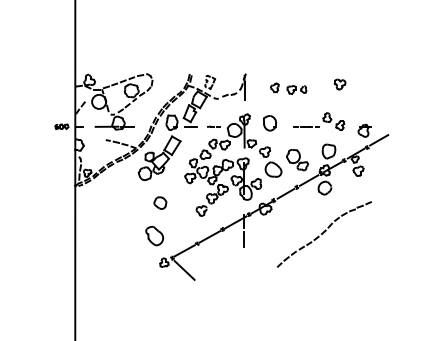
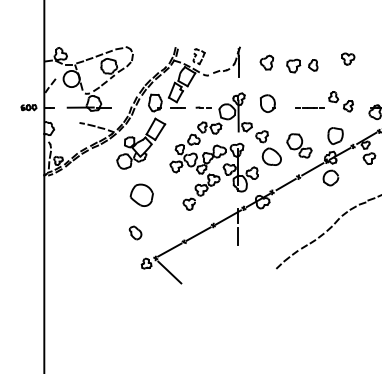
part: (288, 88) -> (289, 63), size x1.4
part: (160, 202) -> (142, 194), size x1.6
part: (154, 235) -> (135, 232), size x0.6

